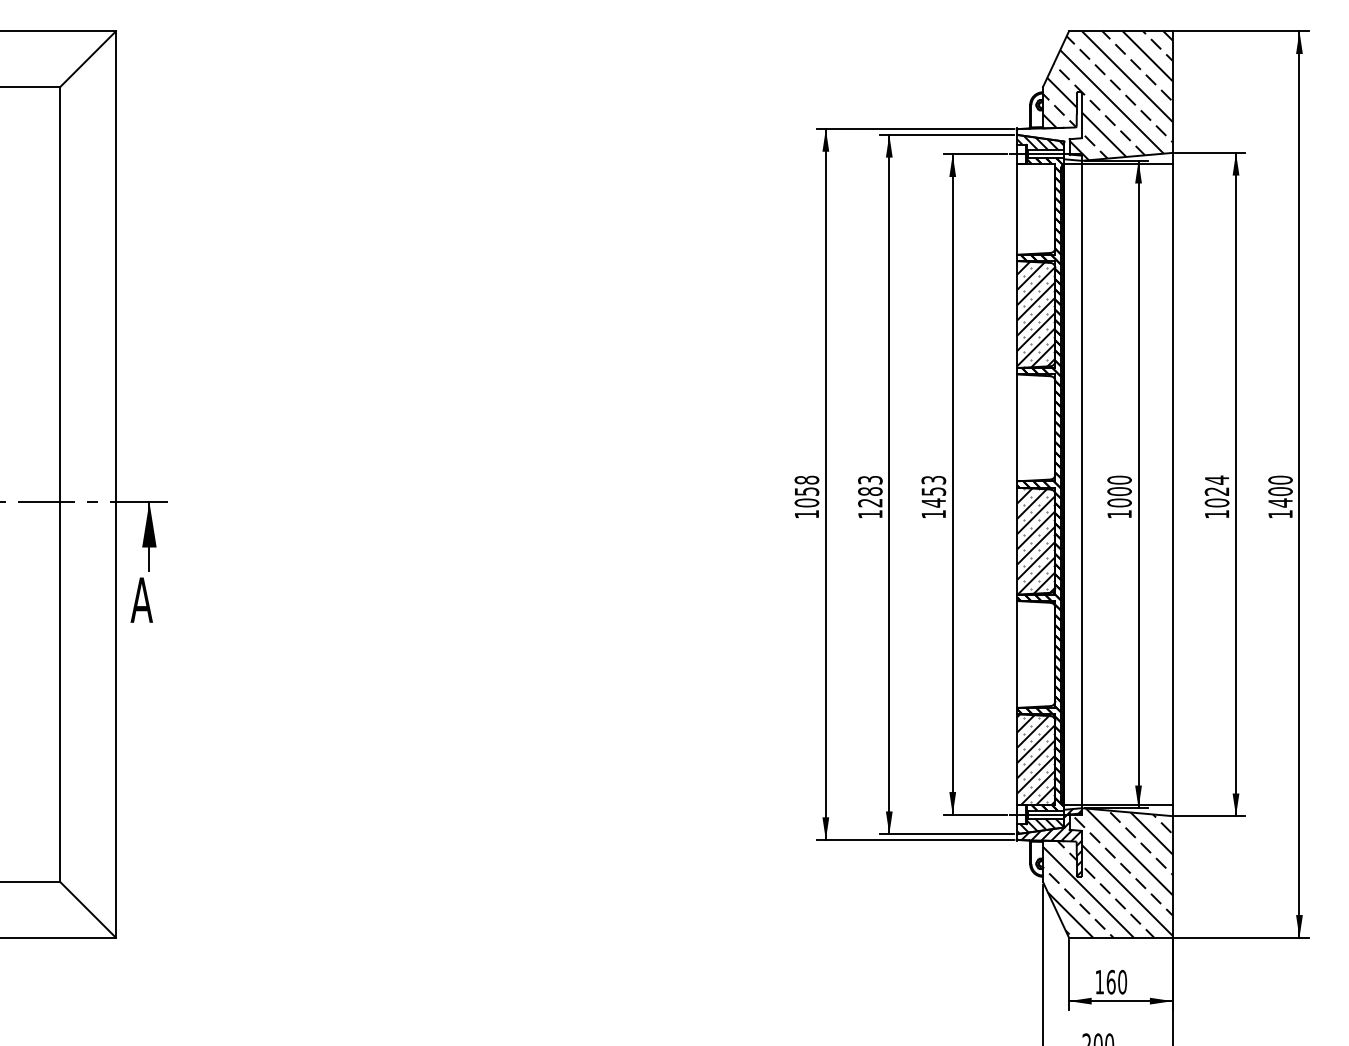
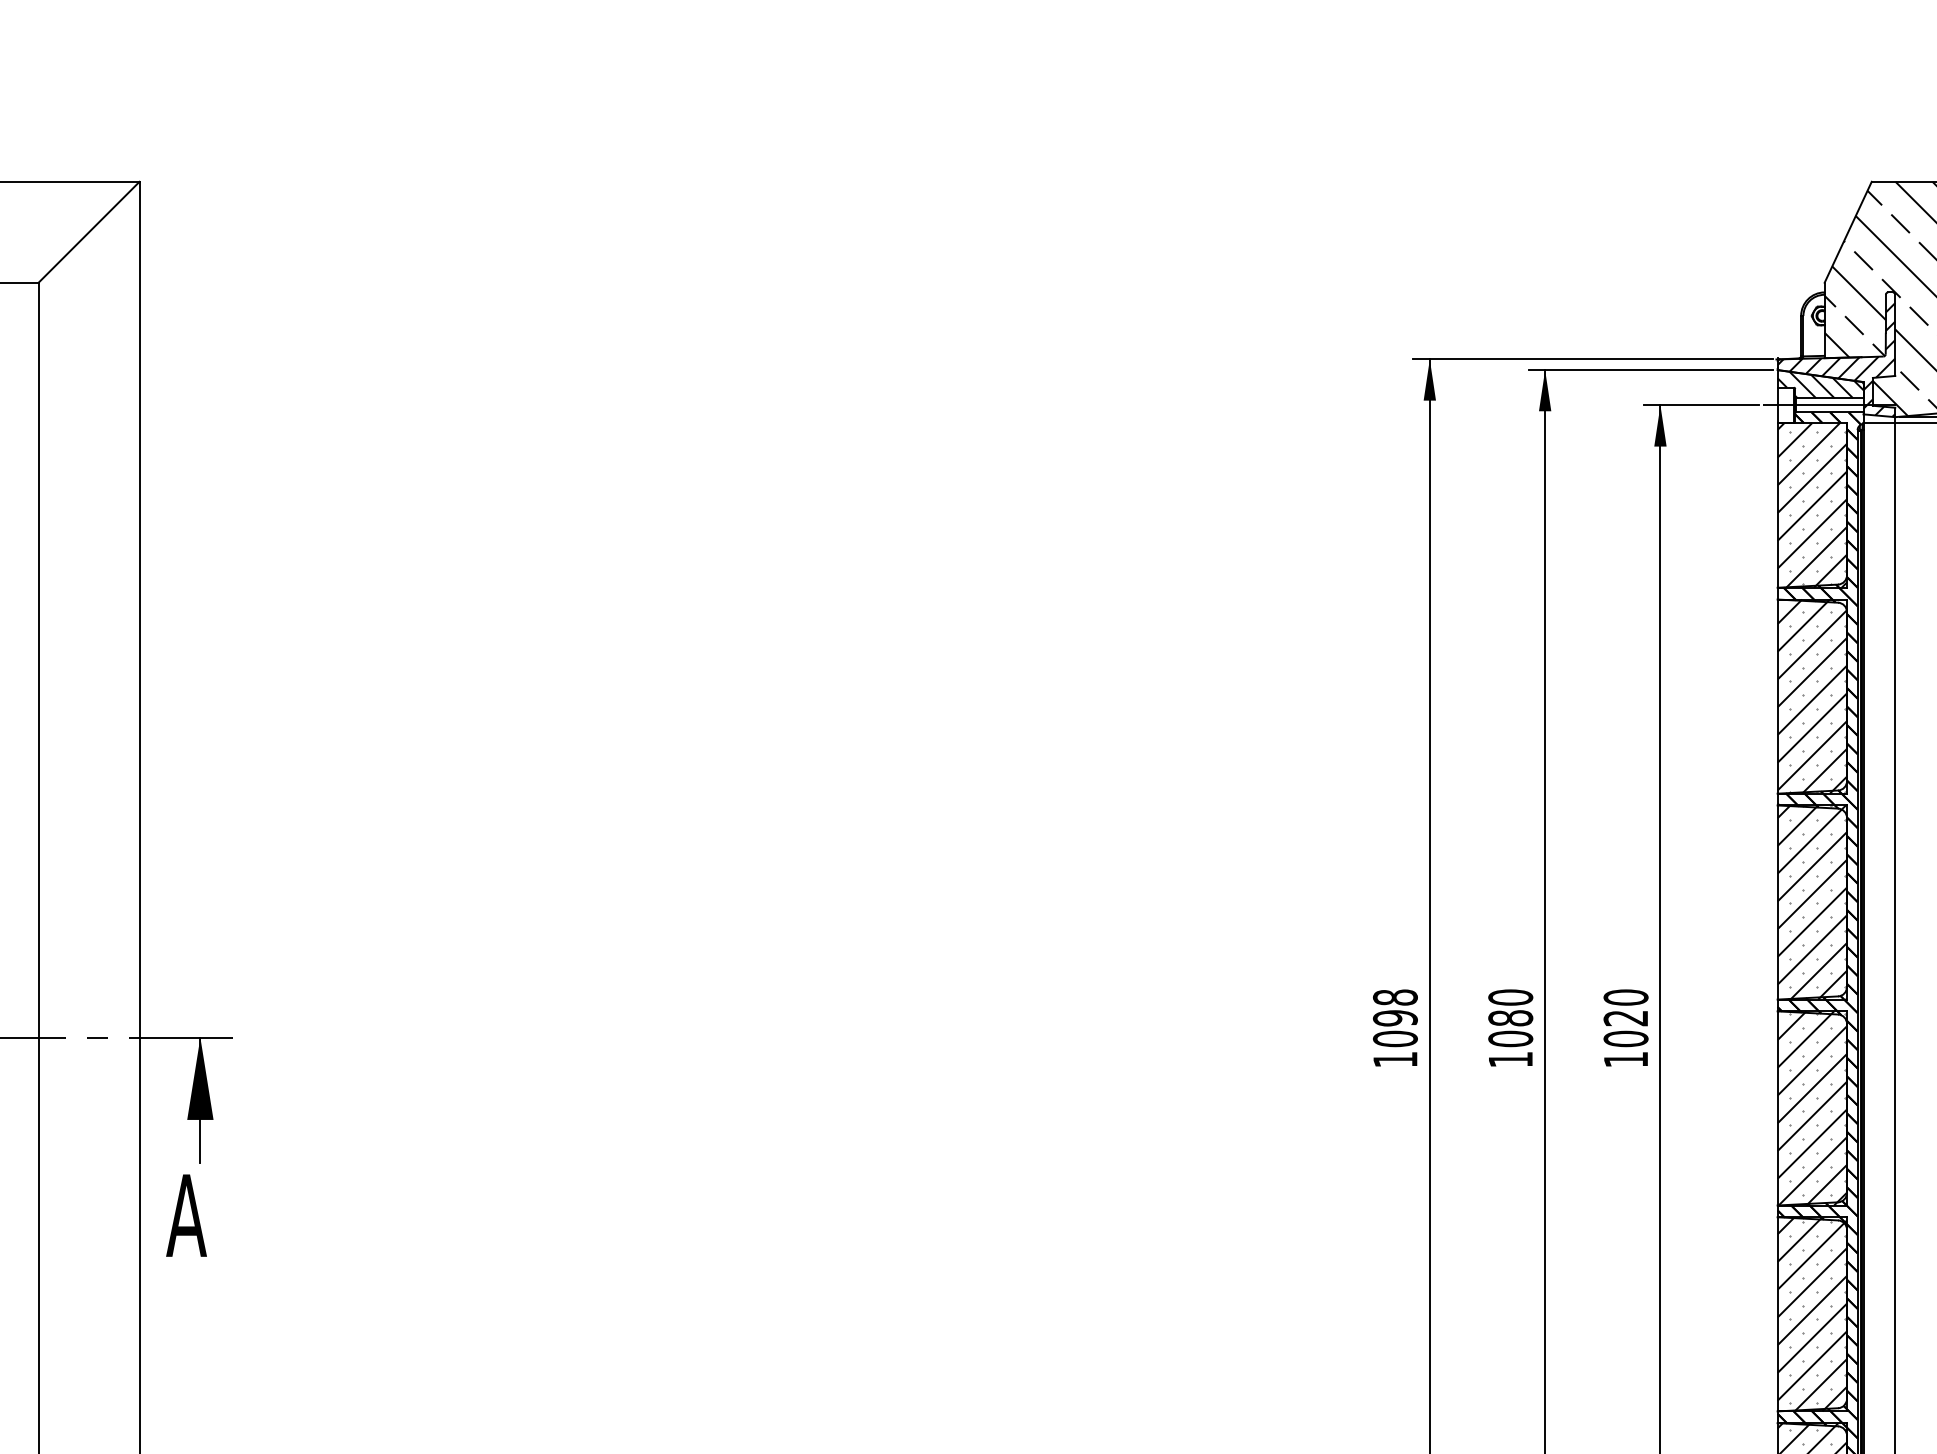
hatch: (1049, 129) -> (1836, 360), added
hatch: (1036, 209) -> (1812, 505), added
hatch: (1036, 427) -> (1812, 901), added
text: (806, 491) -> (1394, 1018), 1058 -> 1098
text: (870, 491) -> (1510, 1018), 1283 -> 1080
text: (933, 491) -> (1625, 1018), 1453 -> 1020
hatch: (1036, 654) -> (1812, 1314), added

